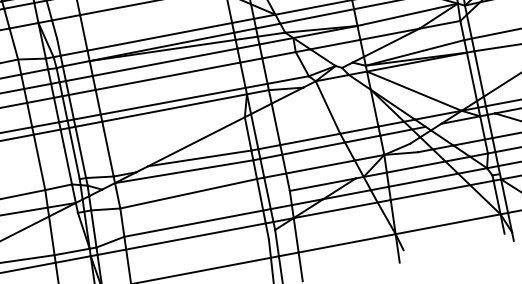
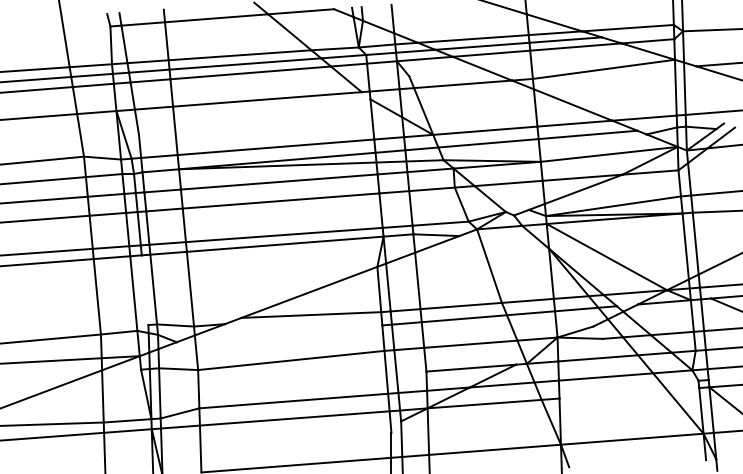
line: (73, 153) -> (144, 290), removed
line: (184, 171) -> (288, 330), removed
line: (442, 190) -> (629, 393), removed

